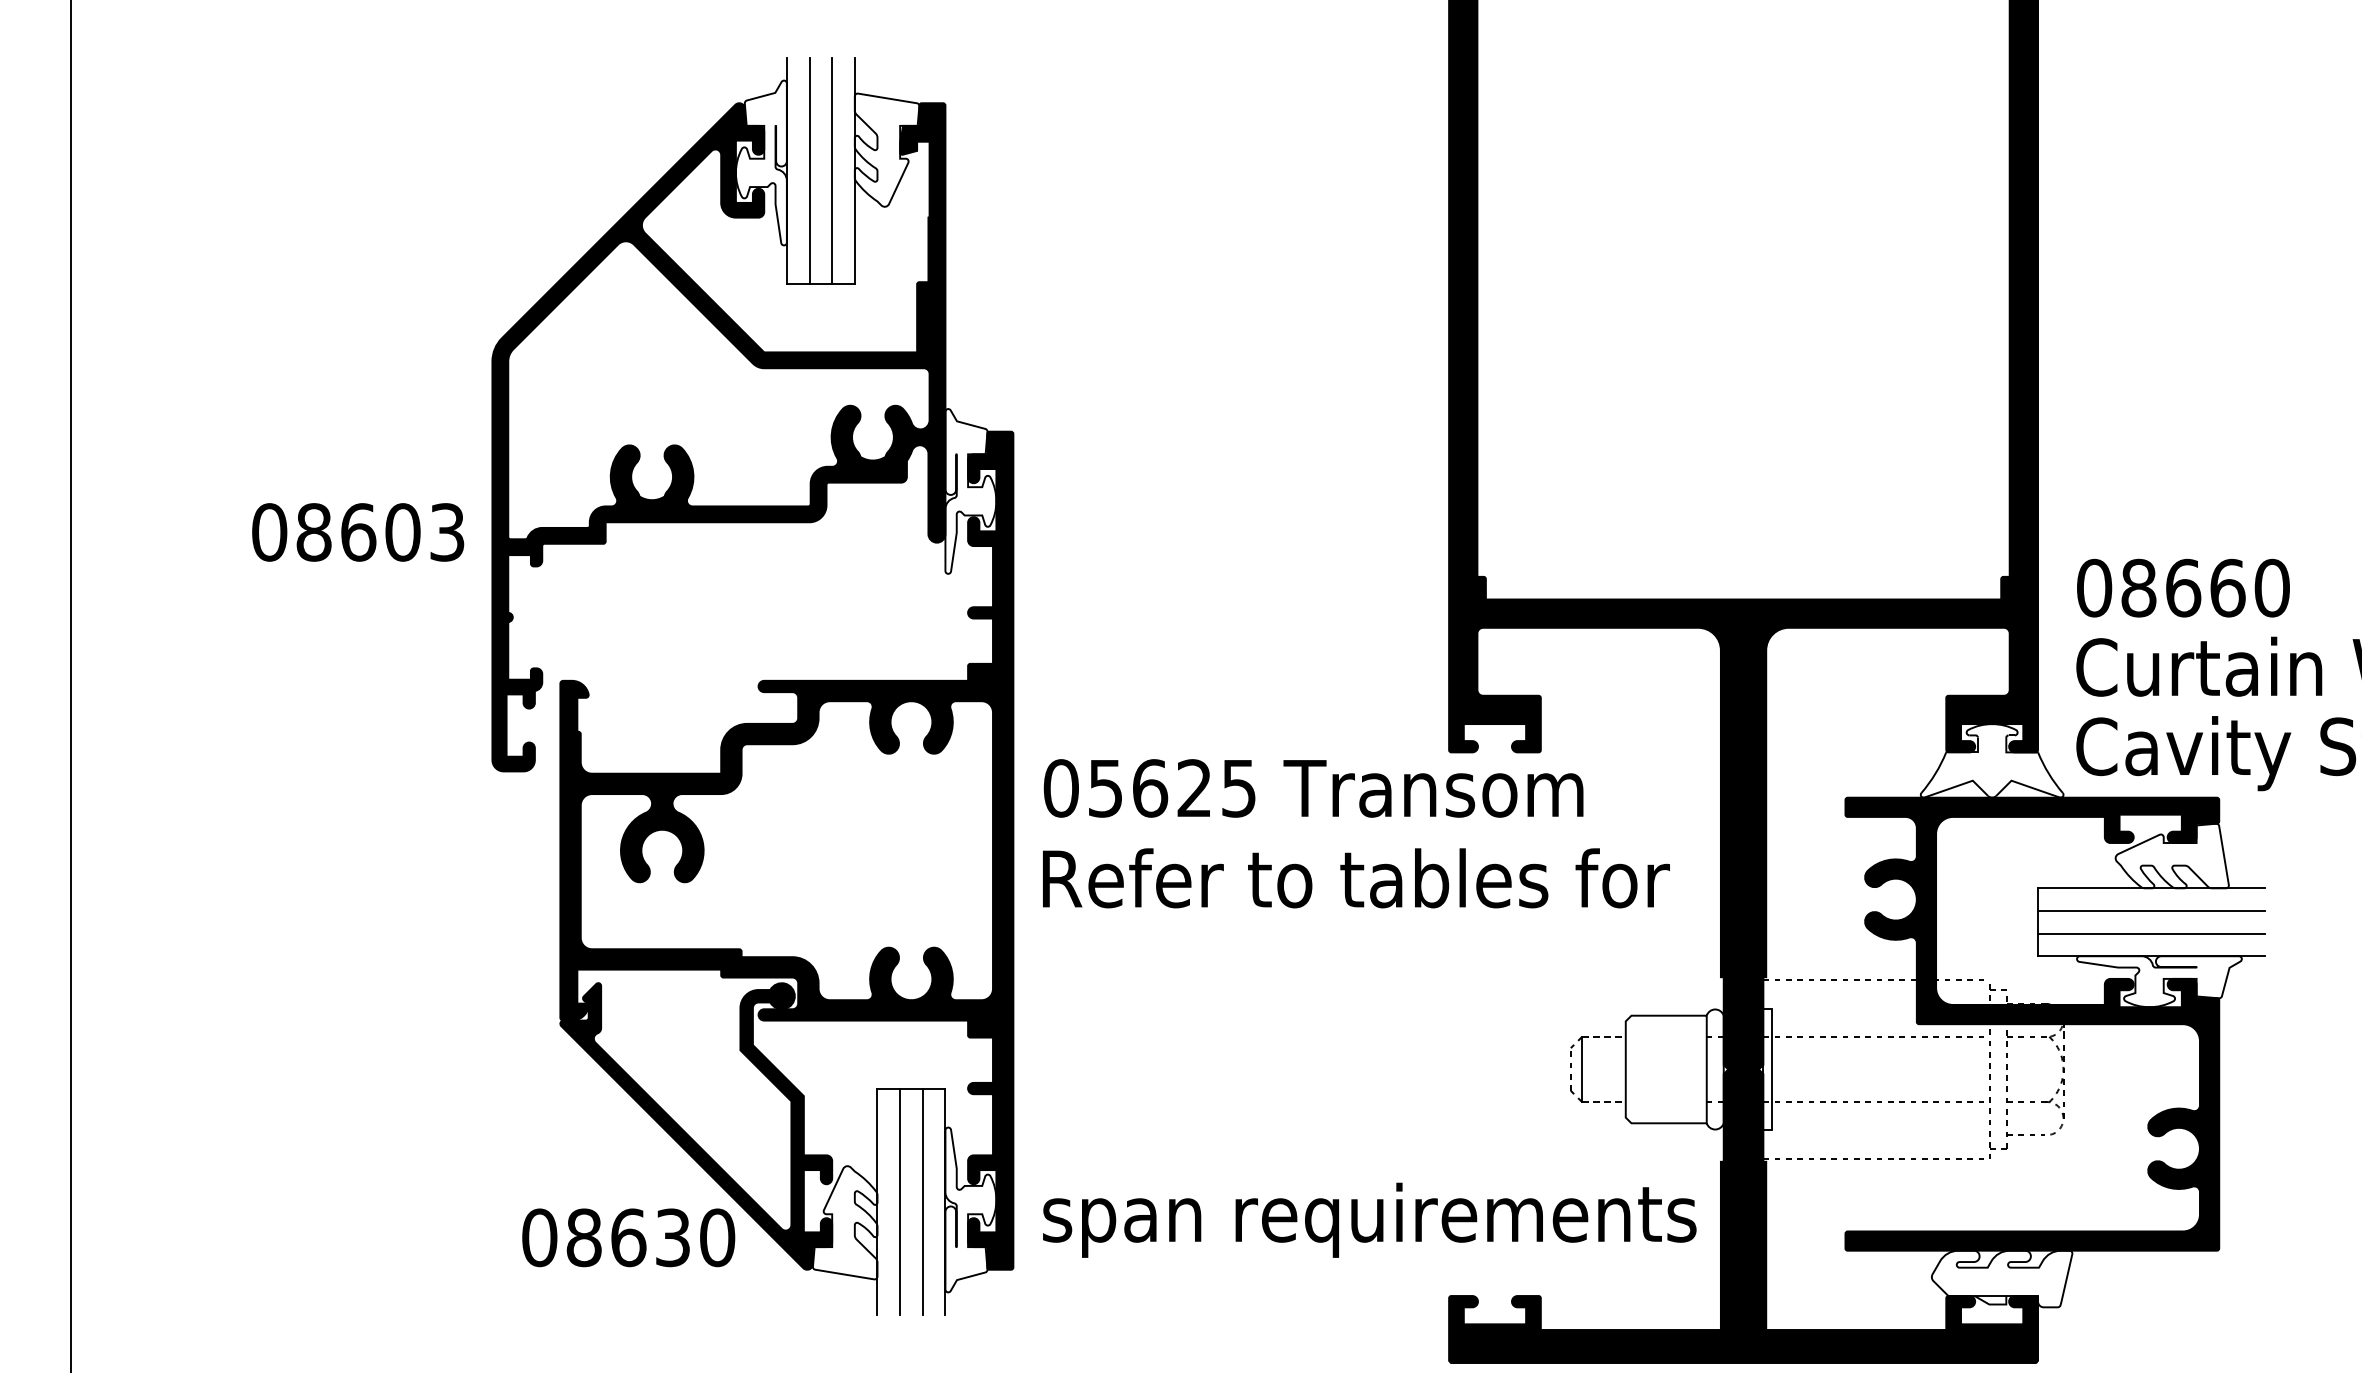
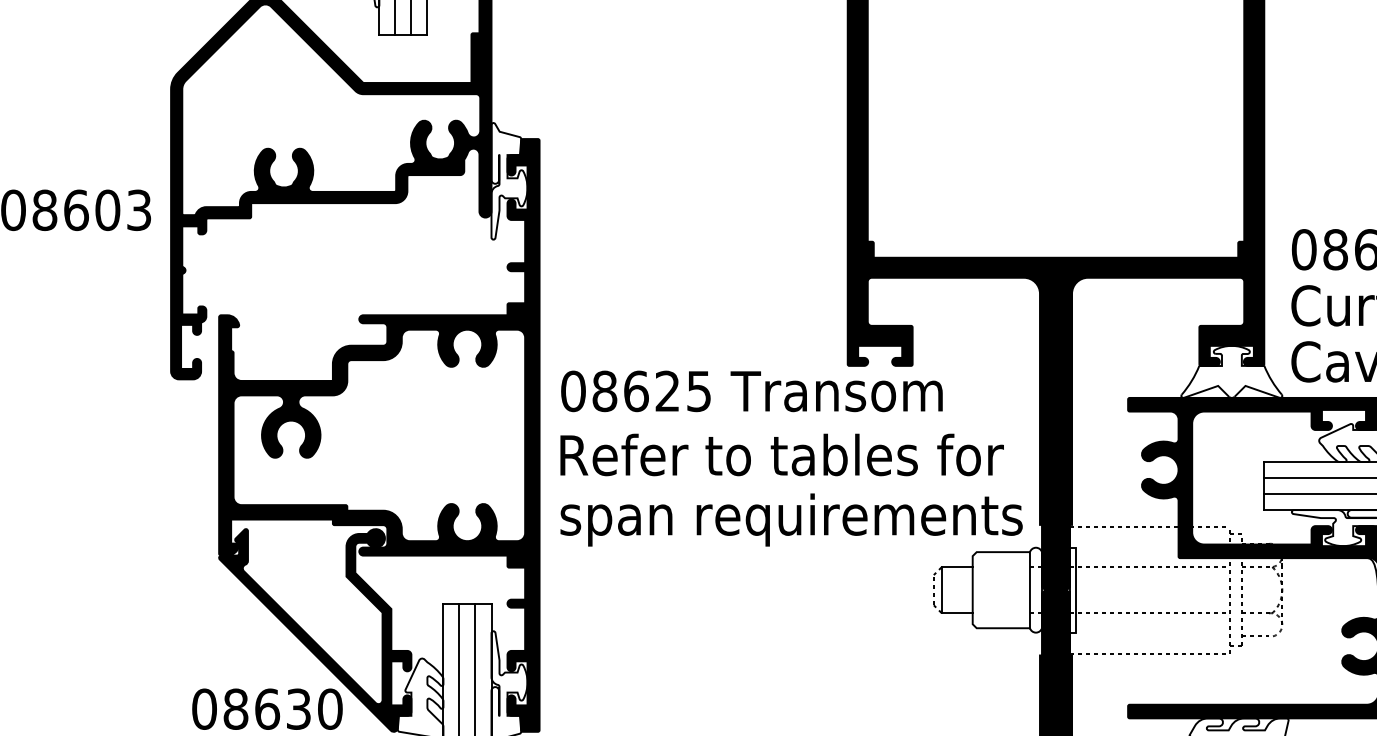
text: (1105, 788) -> (604, 391), 05625 -> 08625
line: (1603, 1036) -> (956, 566), dashed -> solid
line: (1603, 1102) -> (956, 613), dashed -> solid
text: (1369, 1219) -> (791, 519), moved

